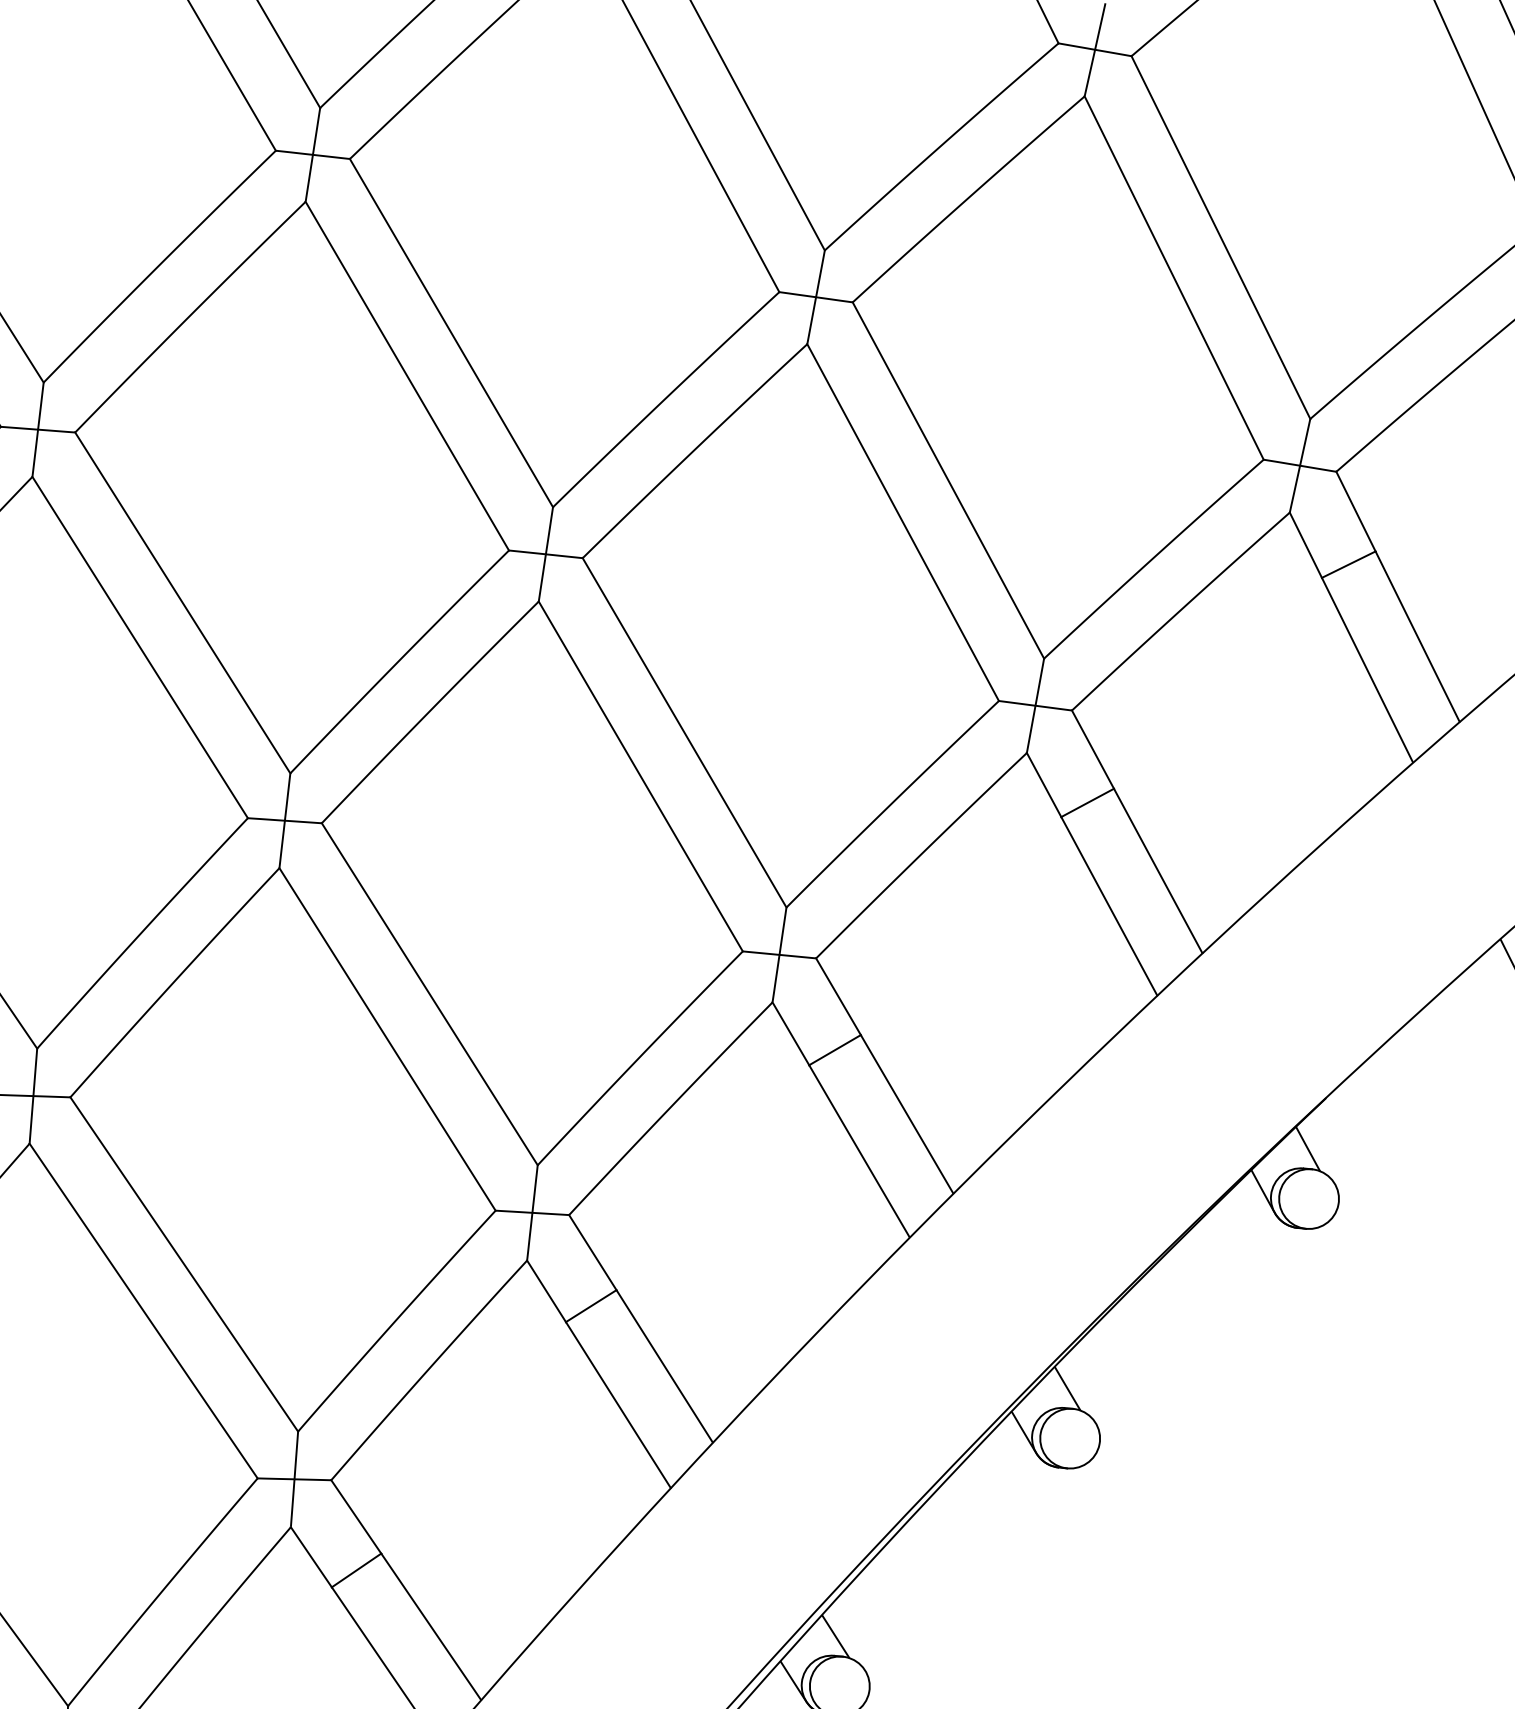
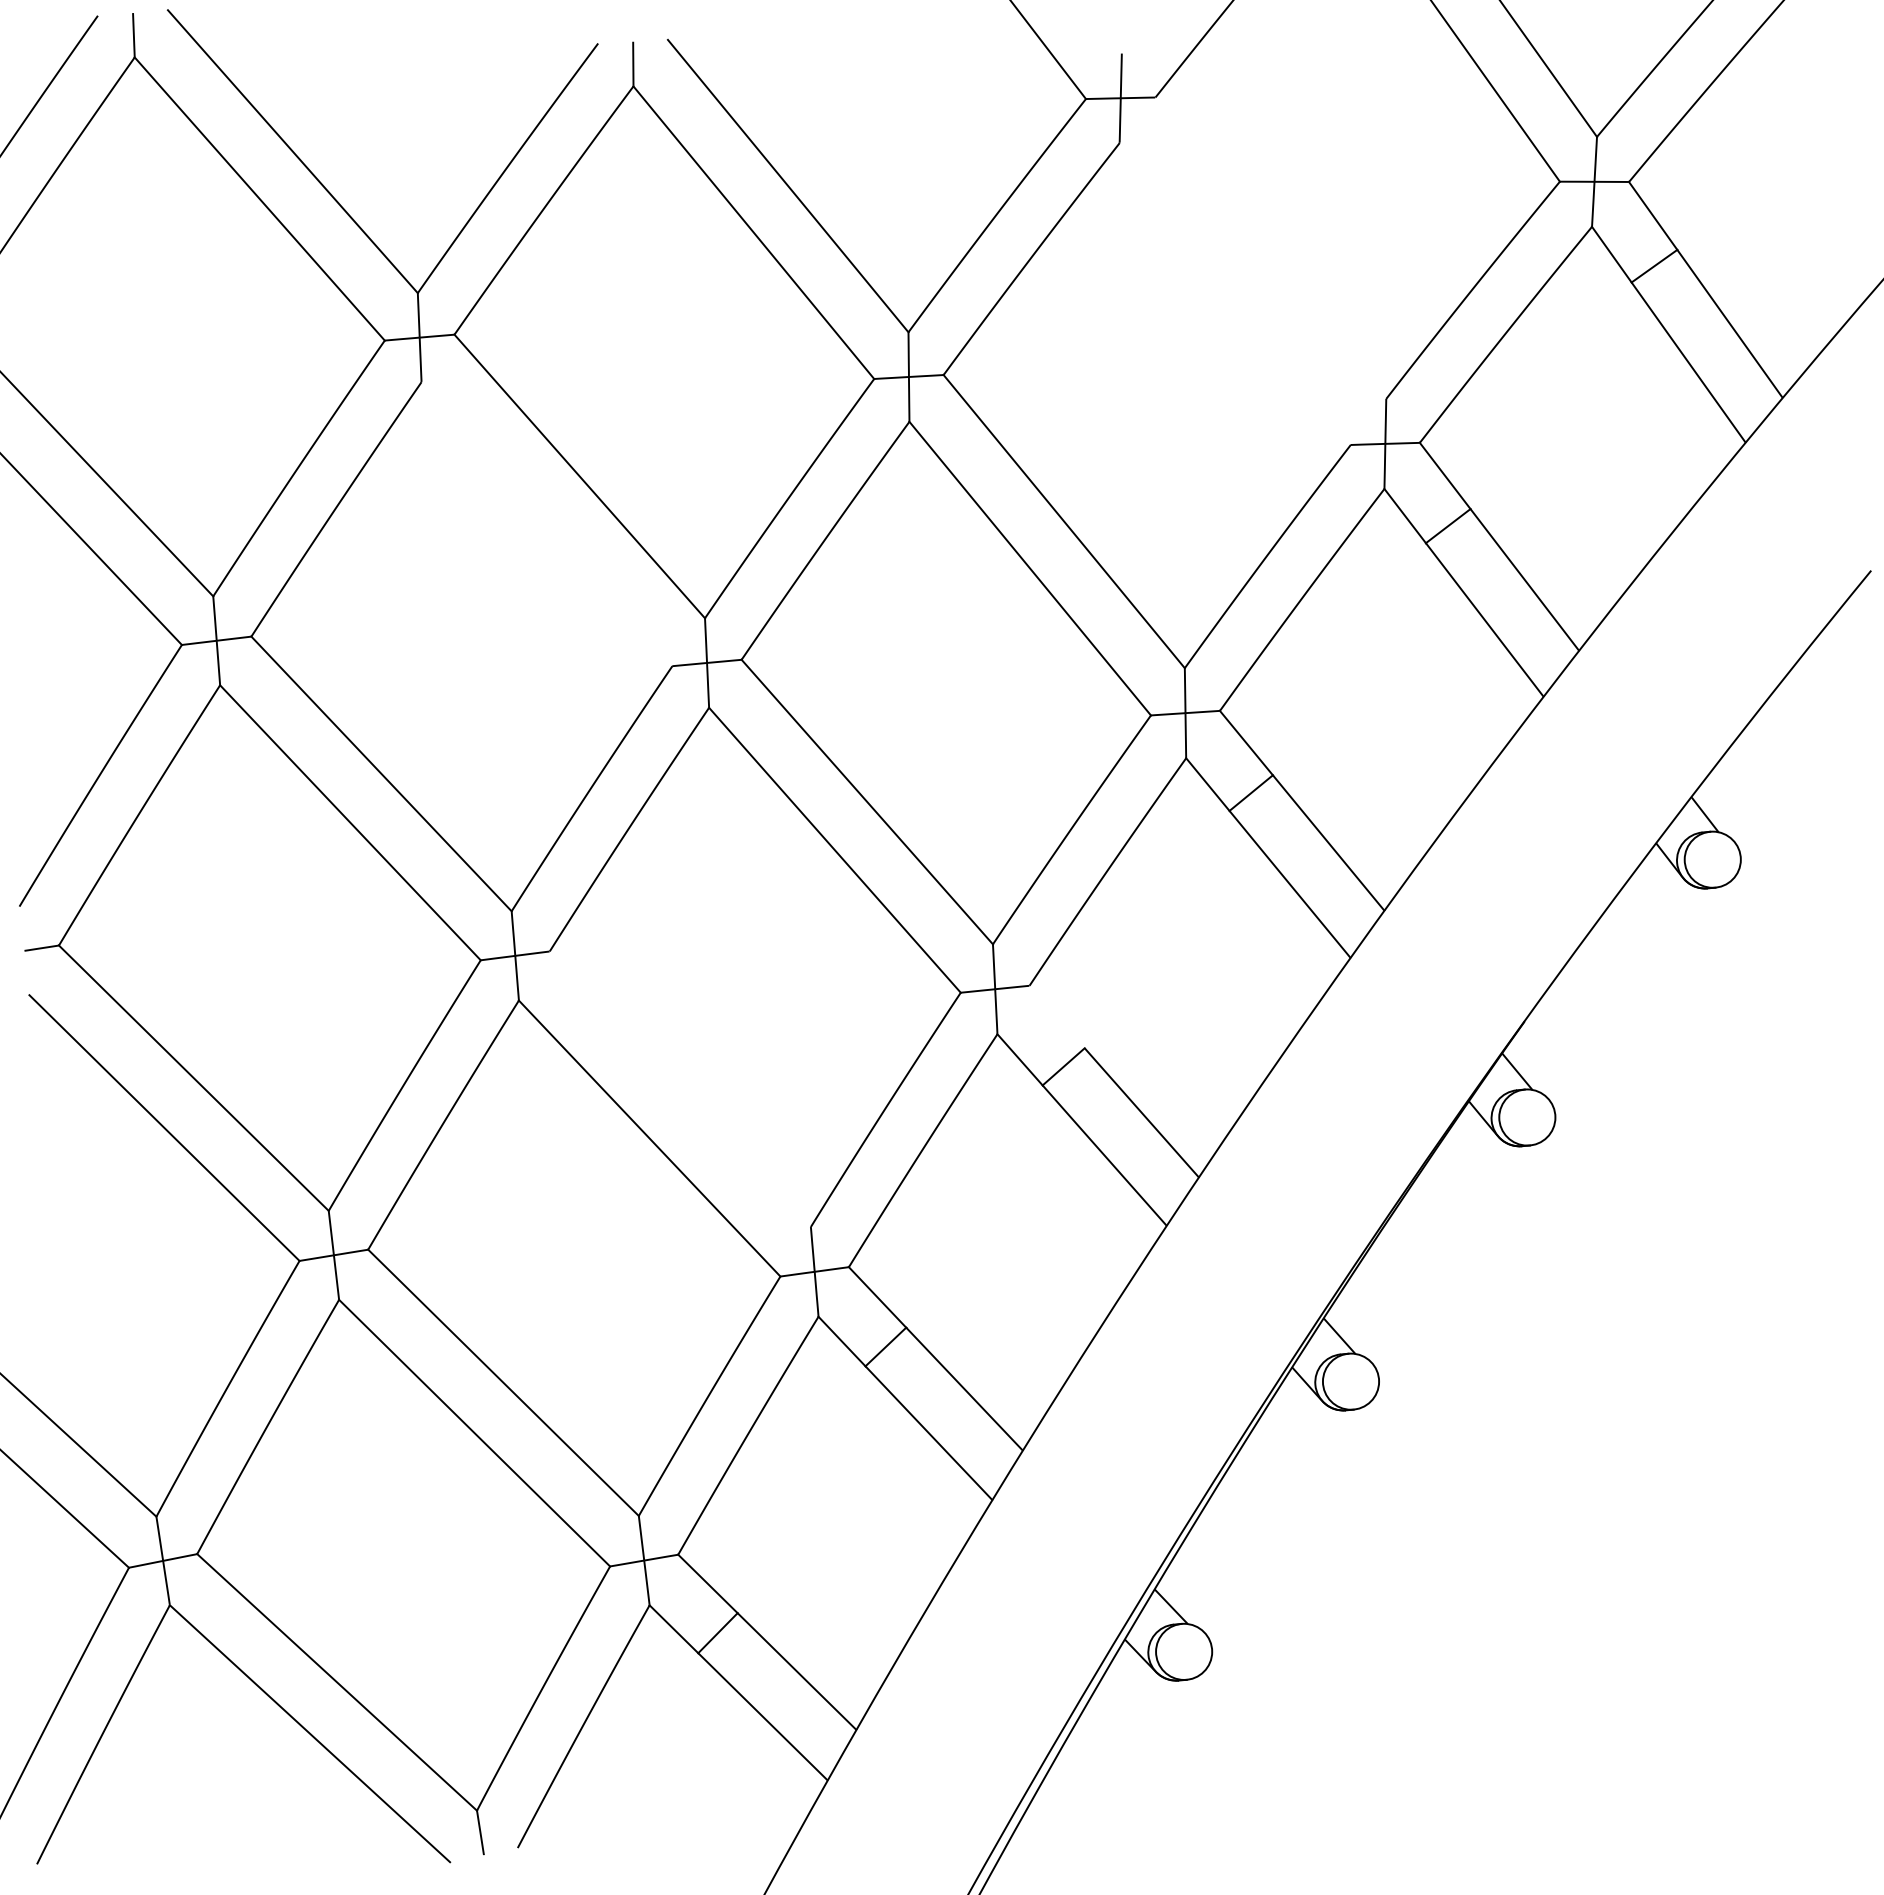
line: (1220, 236) -> (1270, 247), removed
line: (1173, 277) -> (1234, 293), removed
line: (406, 376) -> (546, 524), removed
line: (428, 994) -> (679, 1089), removed
line: (837, 996) -> (1056, 1016), removed

